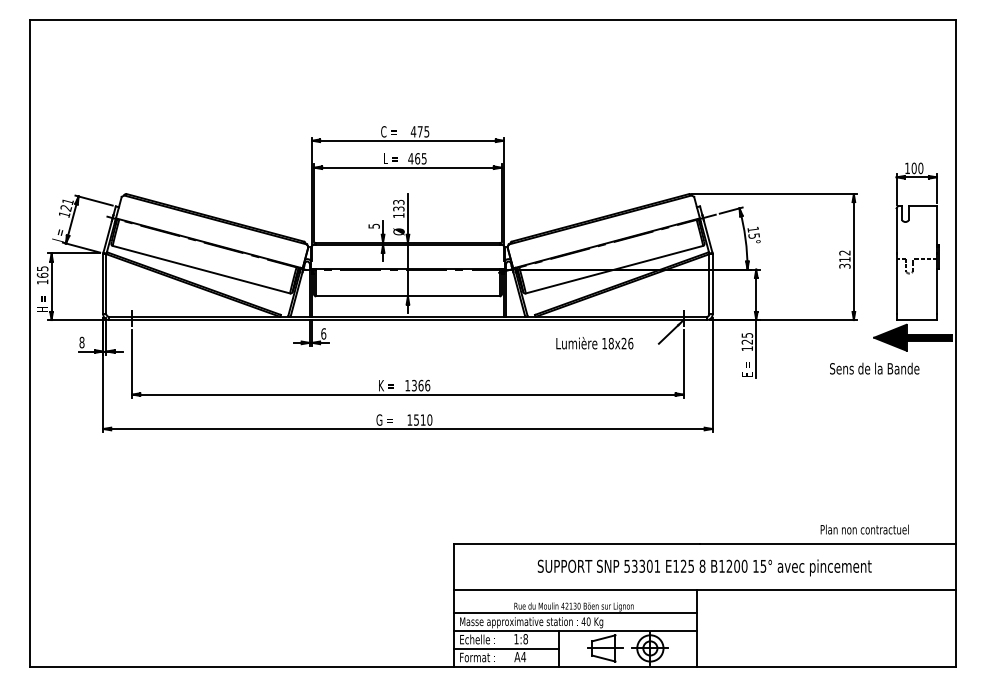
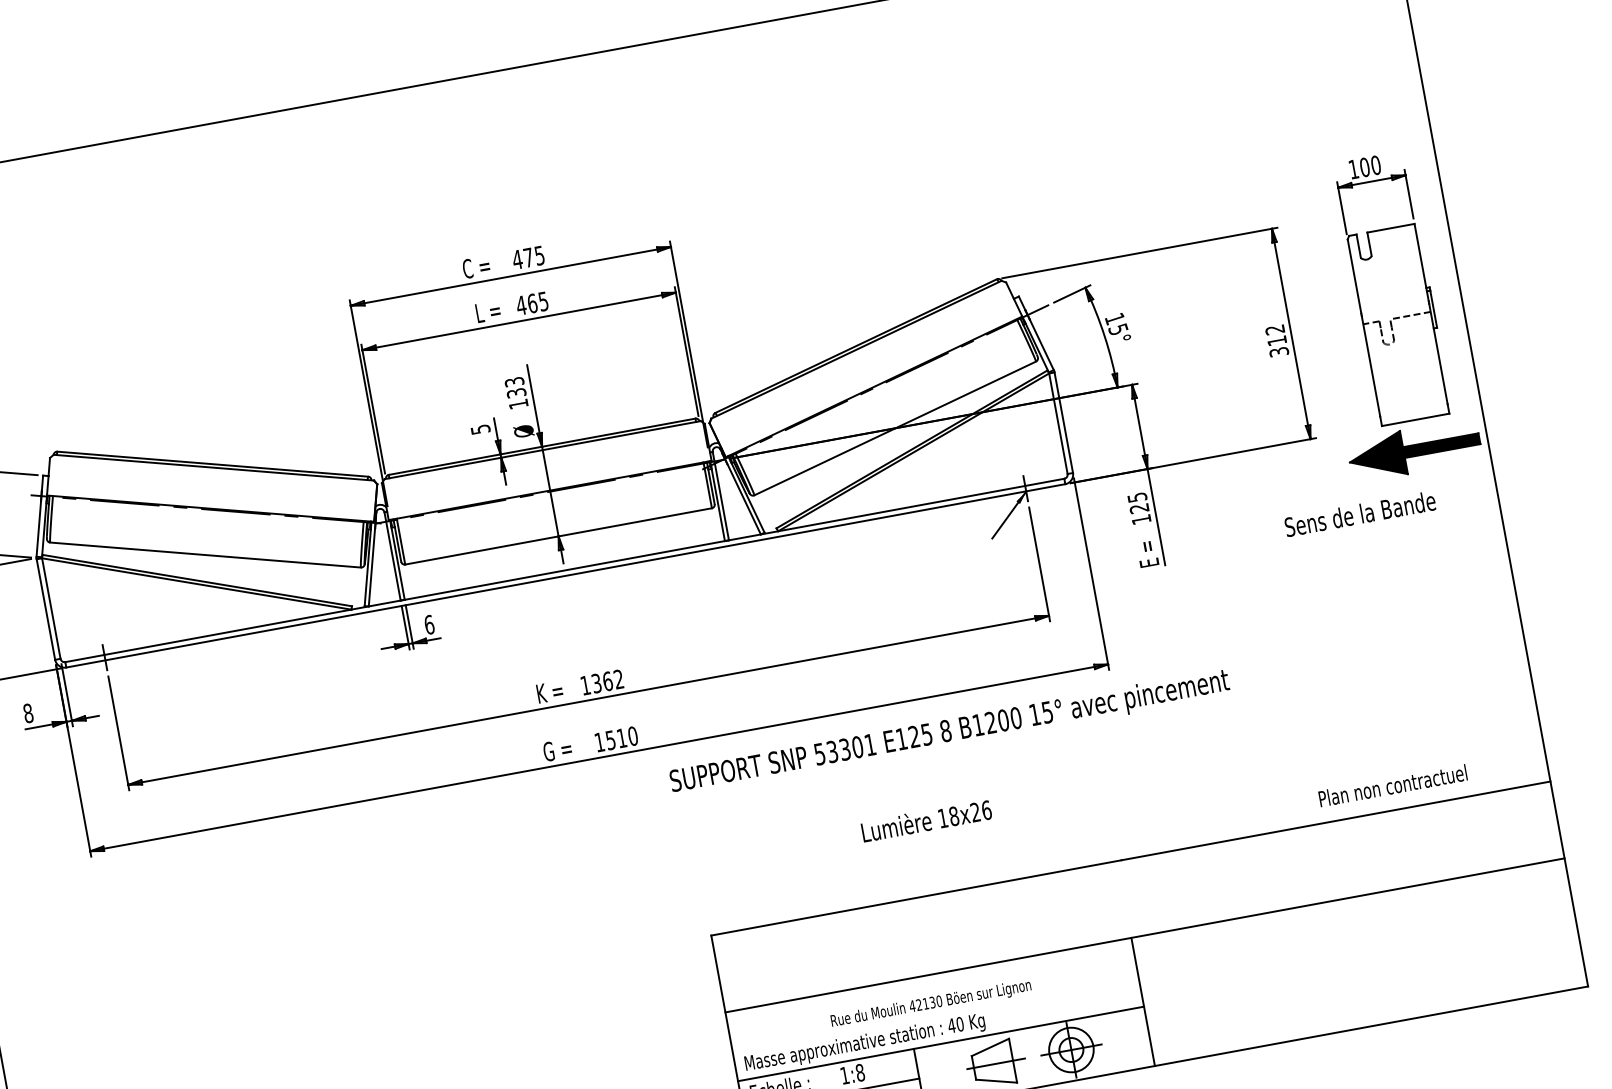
text: (594, 343) -> (926, 821), moved
text: (427, 385) -> (618, 679), 1366 -> 1362
text: (704, 567) -> (949, 732), moved
line: (575, 613) -> (935, 1014), removed

